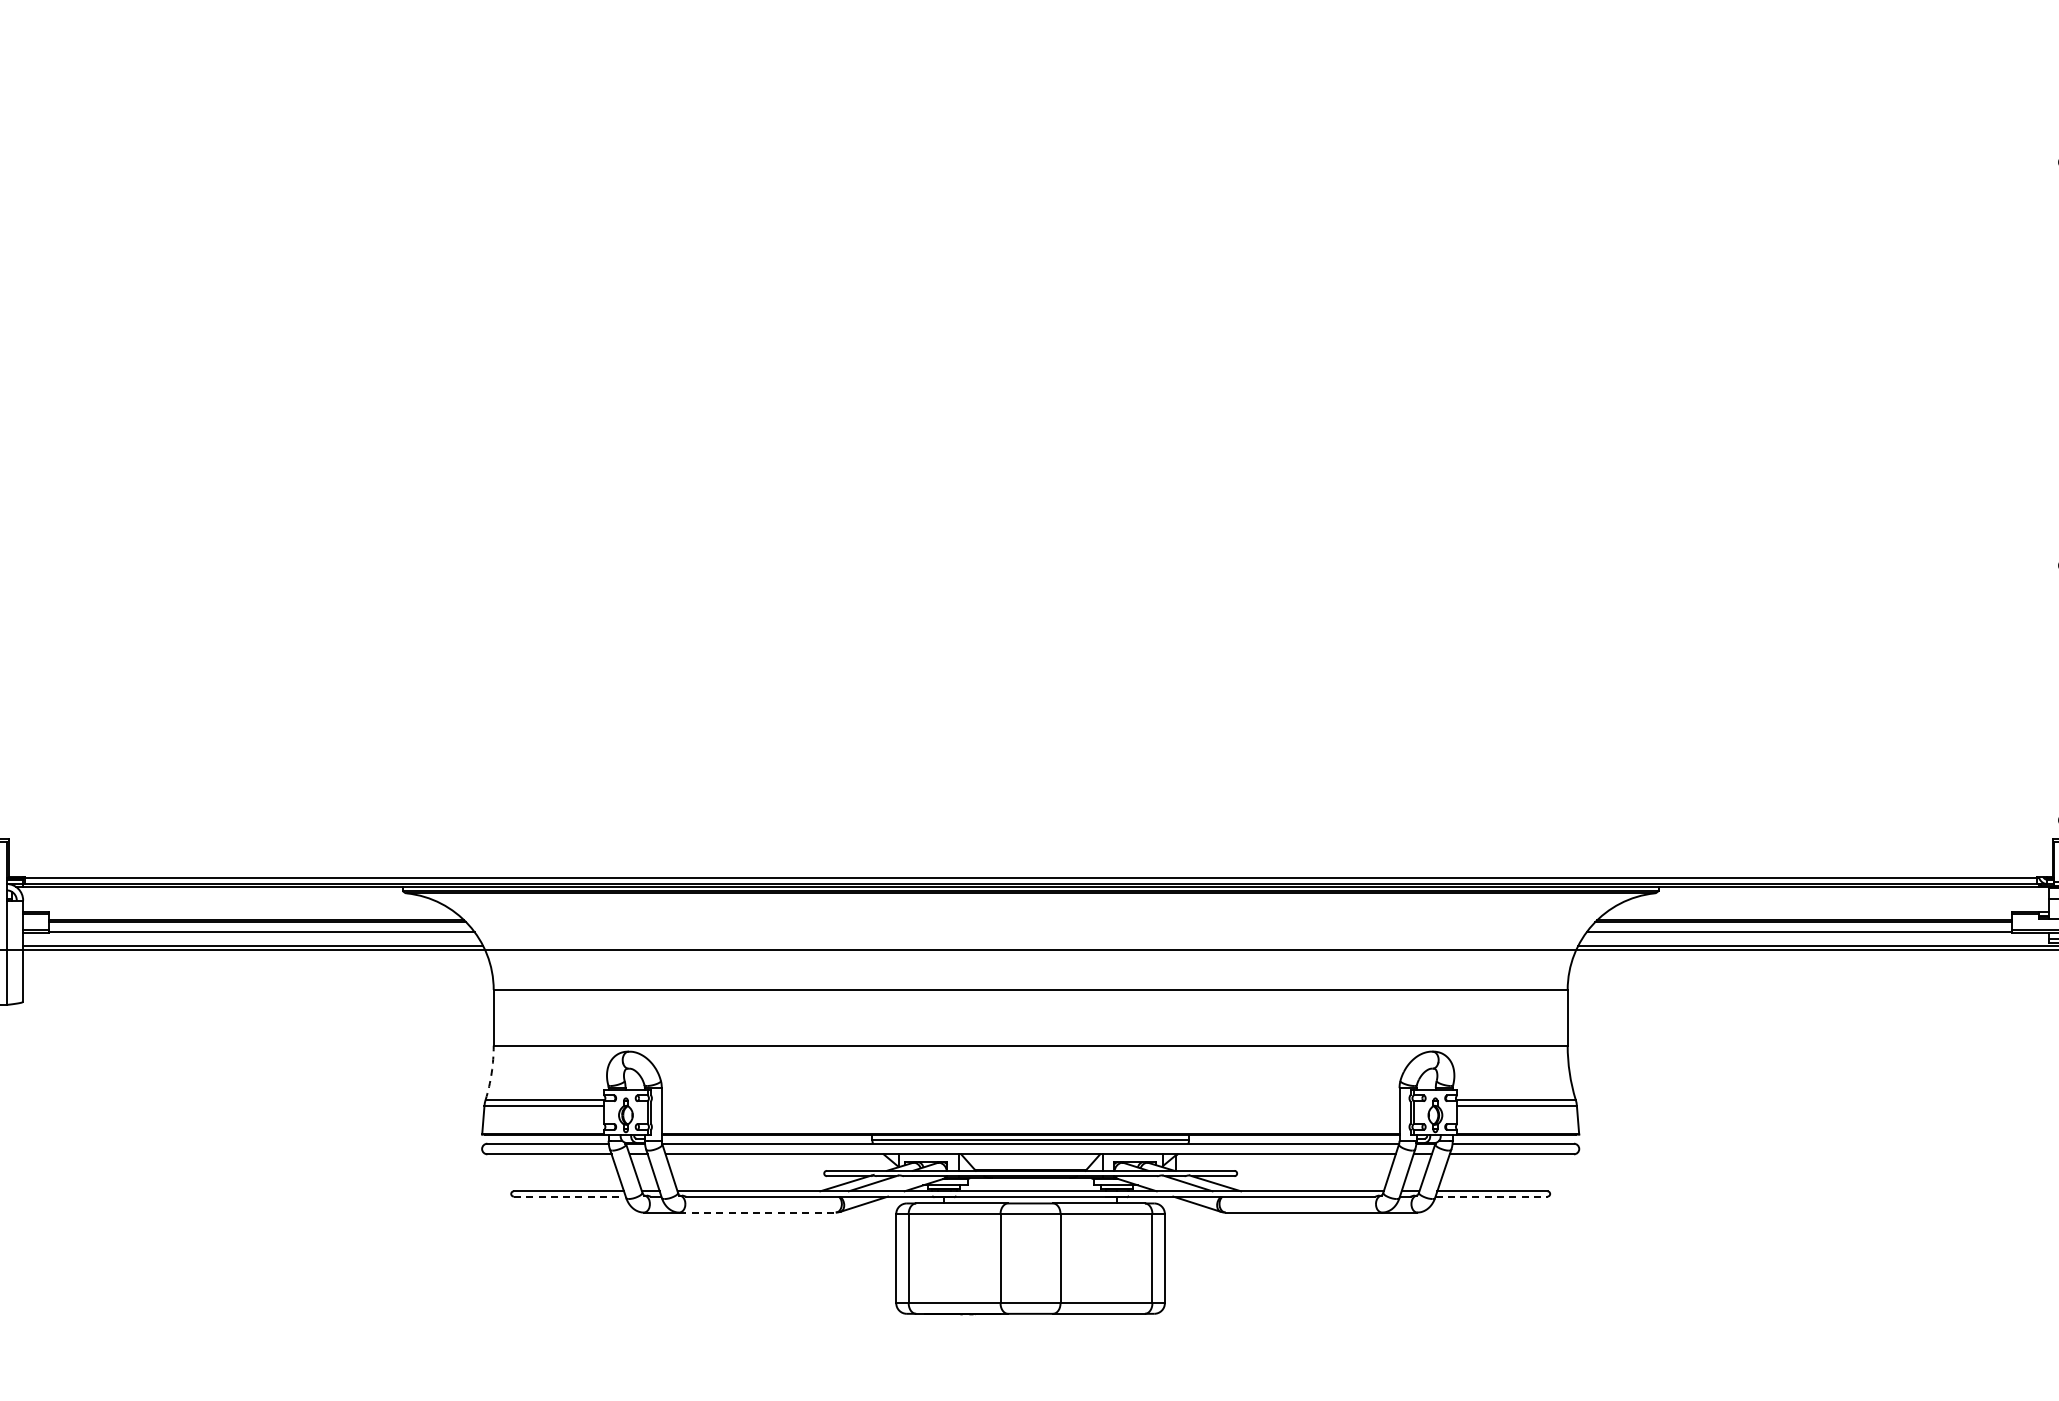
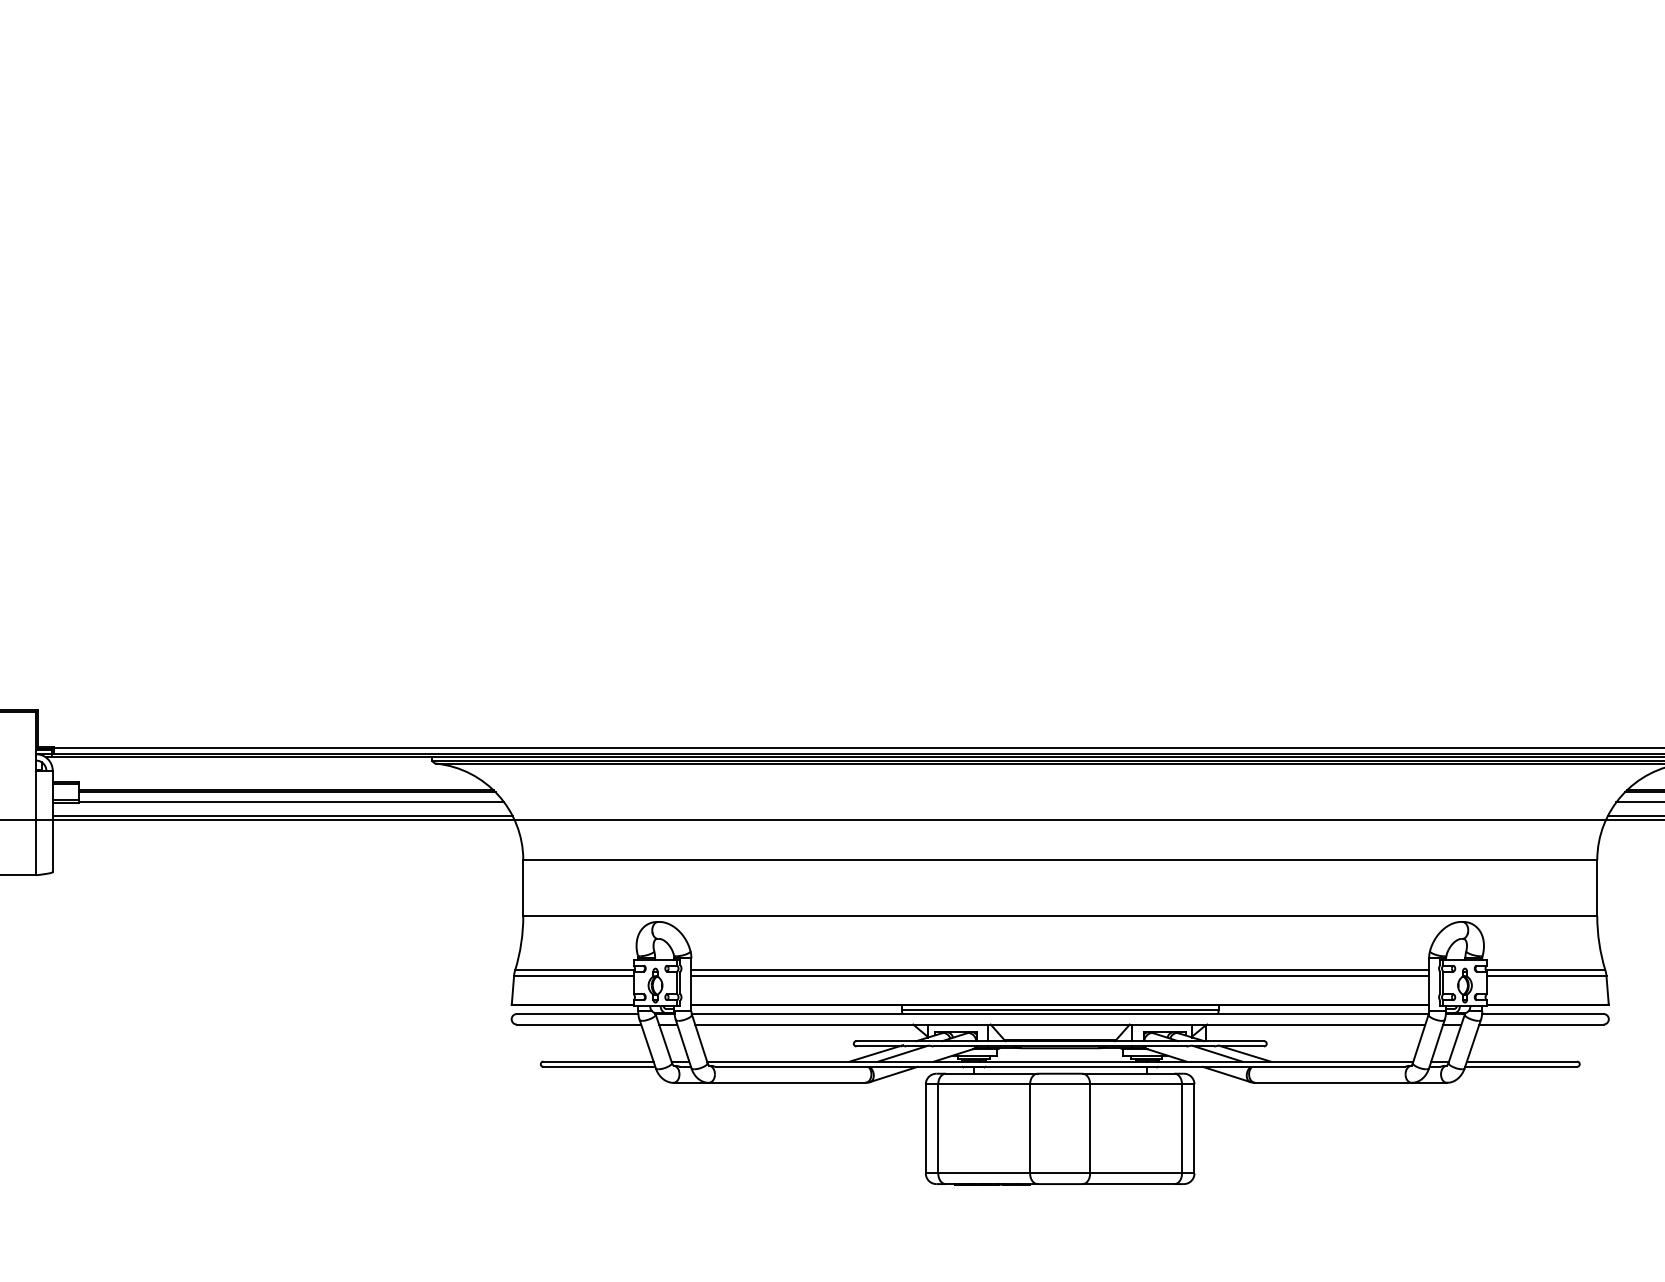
arc: (491, 1073) -> (521, 943), dashed -> solid
line: (1030, 1099) -> (1060, 969), added
line: (1030, 1106) -> (1060, 976), added
line: (569, 1196) -> (599, 1066), dashed -> solid
line: (1491, 1196) -> (1521, 1066), dashed -> solid
line: (758, 1212) -> (788, 1082), dashed -> solid

